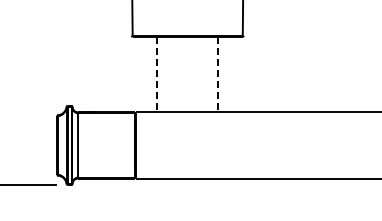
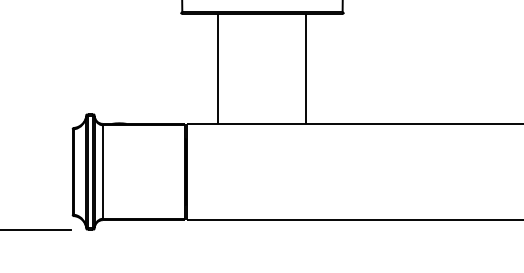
line: (157, 74) -> (218, 68), dashed -> solid
line: (217, 74) -> (305, 68), dashed -> solid

